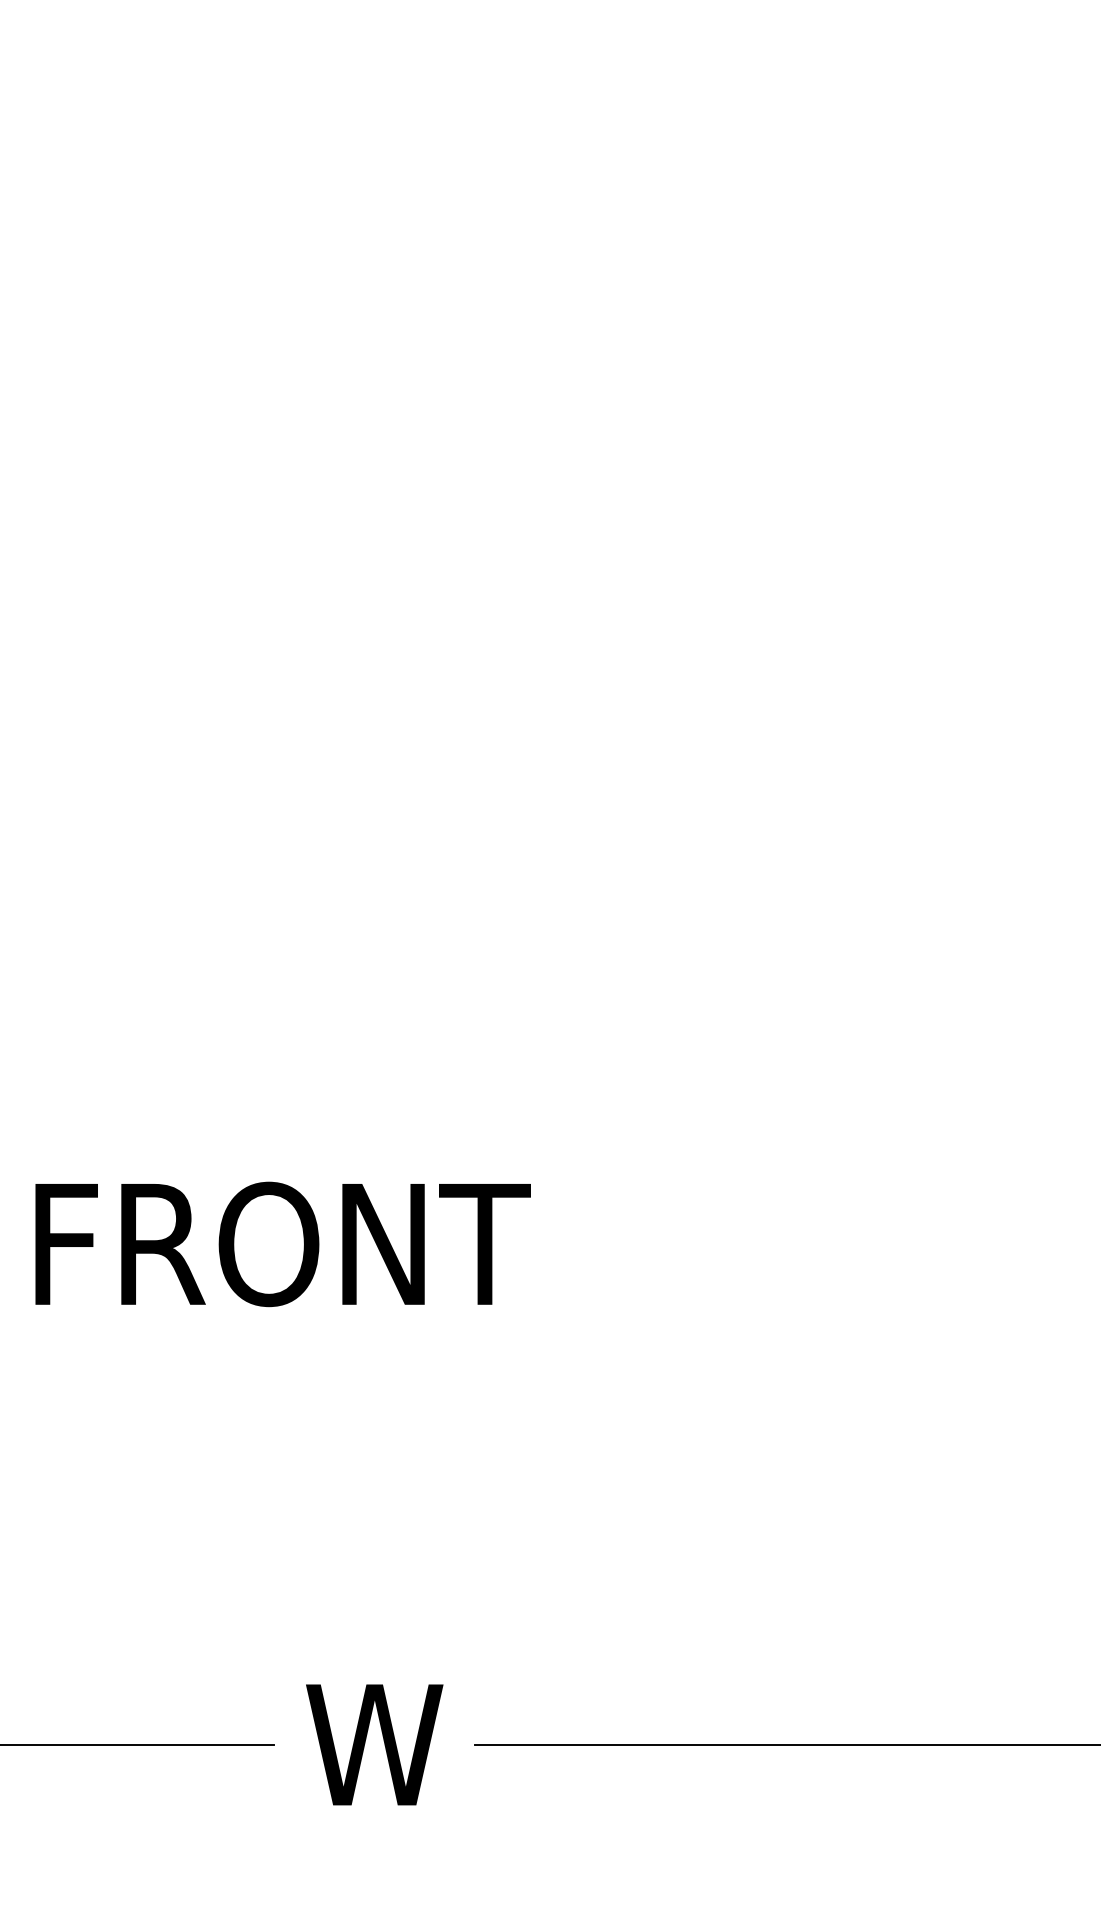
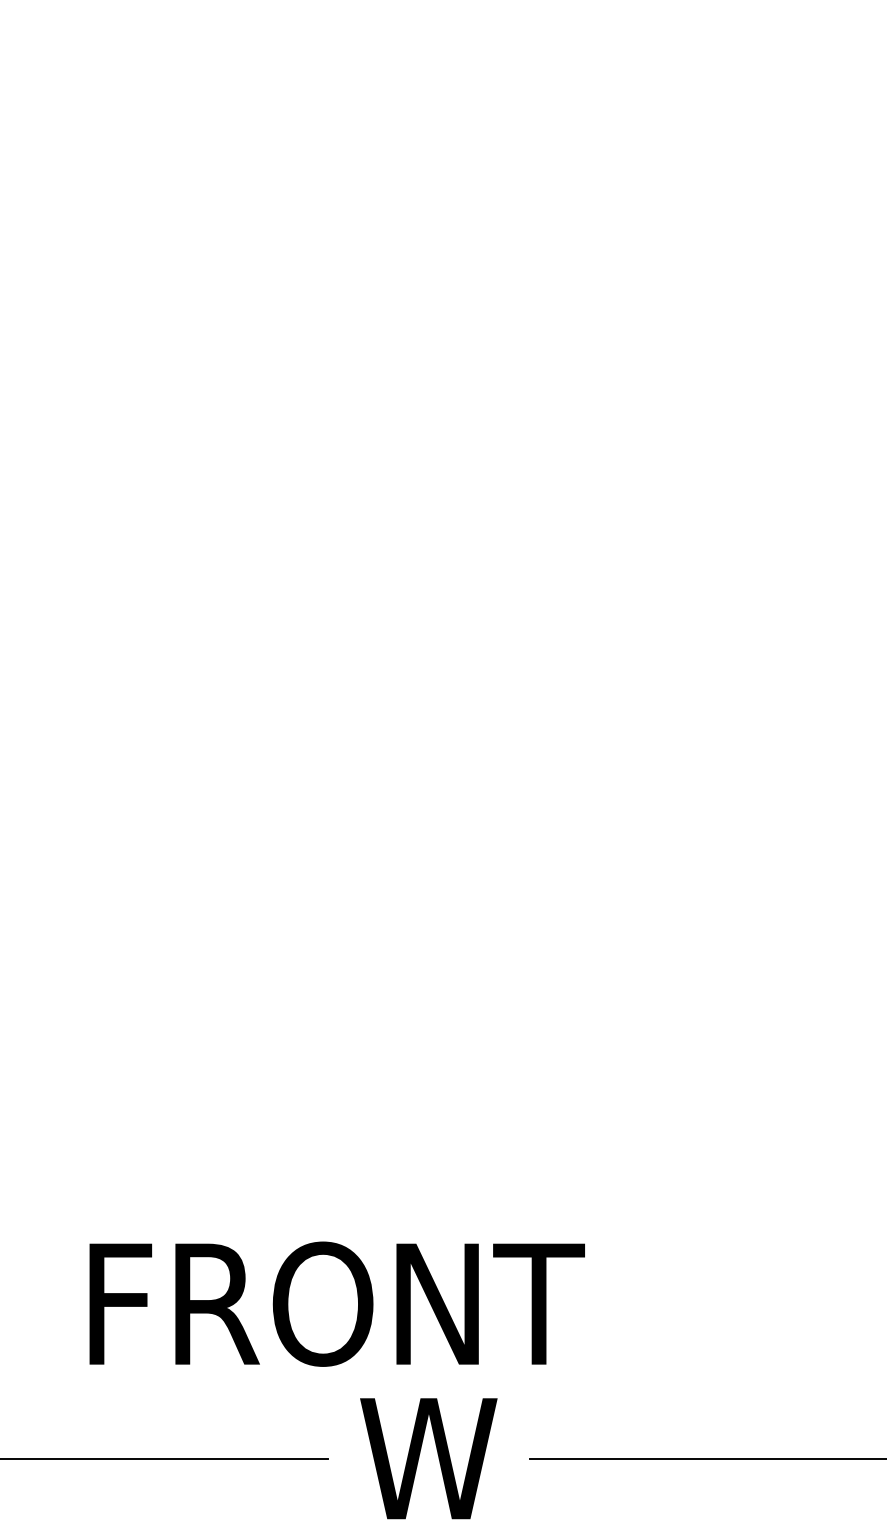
text: (282, 1244) -> (336, 1304), moved

